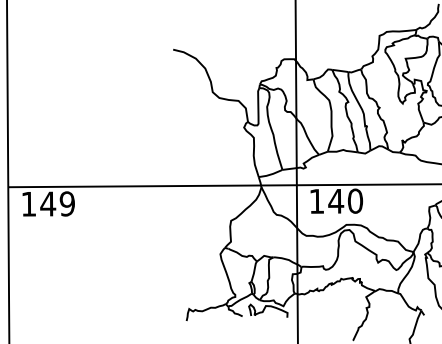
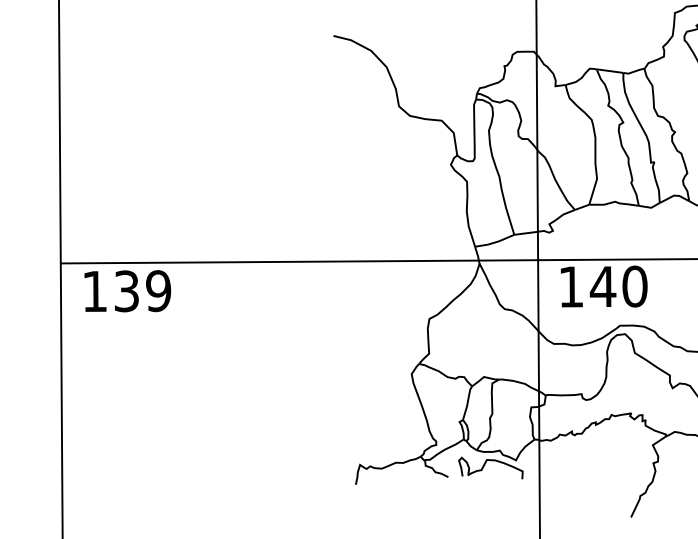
text: (48, 203) -> (127, 290), 149 -> 139

